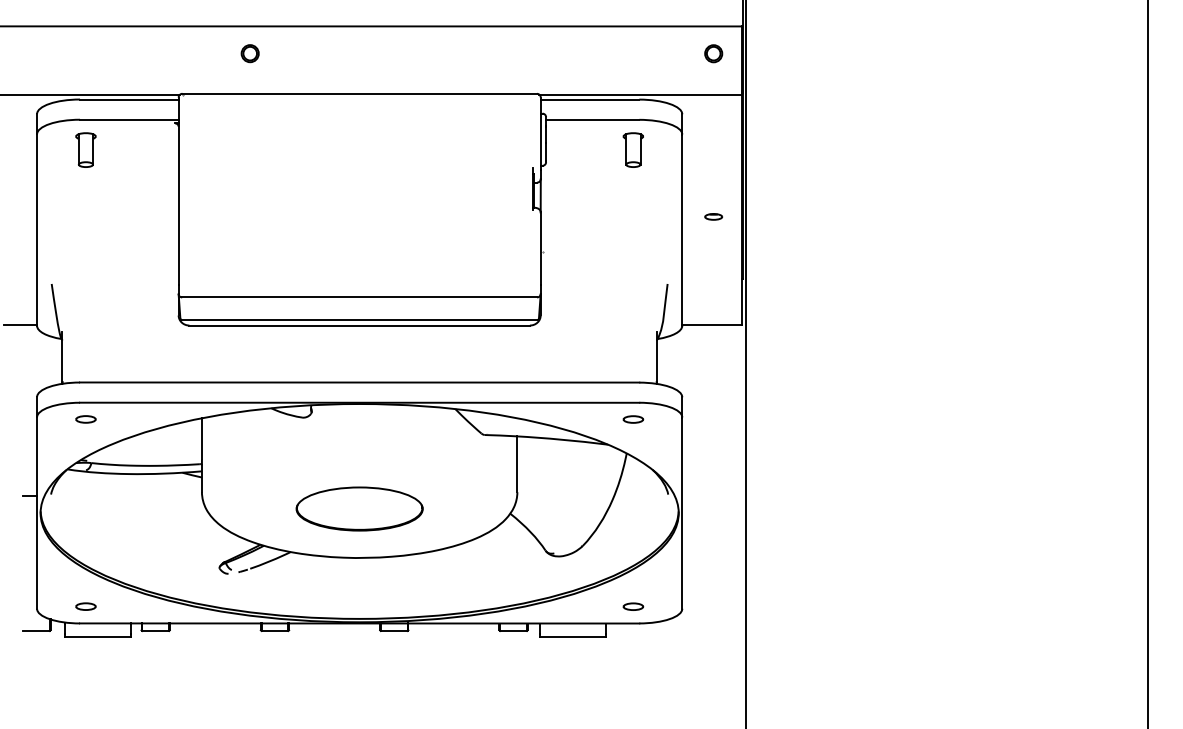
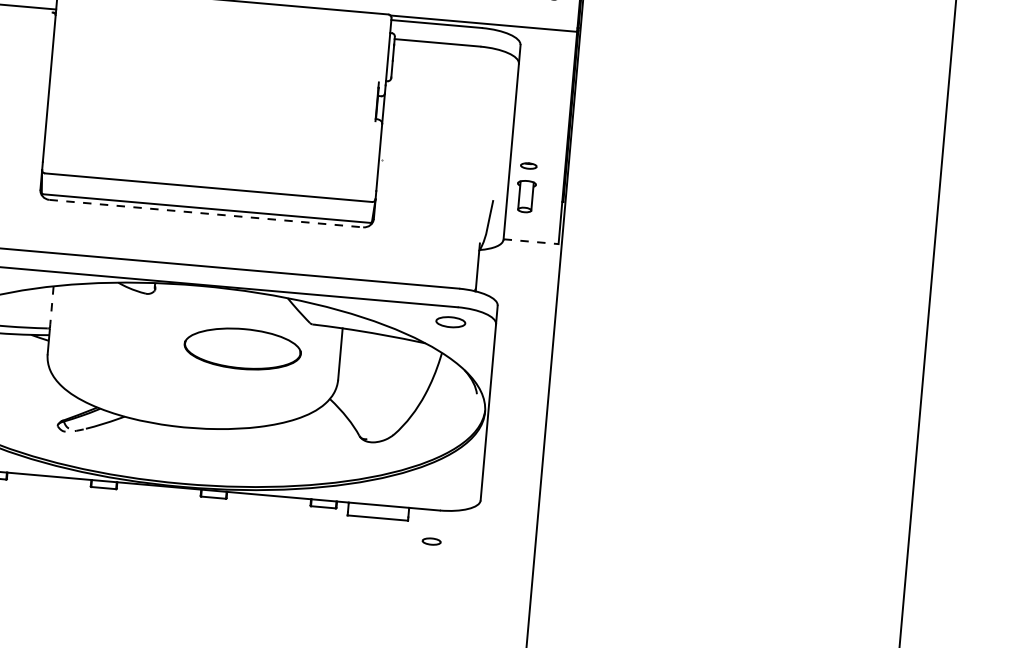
part: (632, 149) -> (525, 195), moved
part: (713, 216) -> (528, 165), moved
line: (360, 325) -> (207, 213), solid -> dashed
line: (712, 325) -> (531, 241), solid -> dashed
part: (633, 419) -> (450, 322), size x1.6
line: (201, 438) -> (51, 304), solid -> dashed
part: (359, 508) -> (242, 348), moved
part: (633, 606) -> (431, 541), moved

